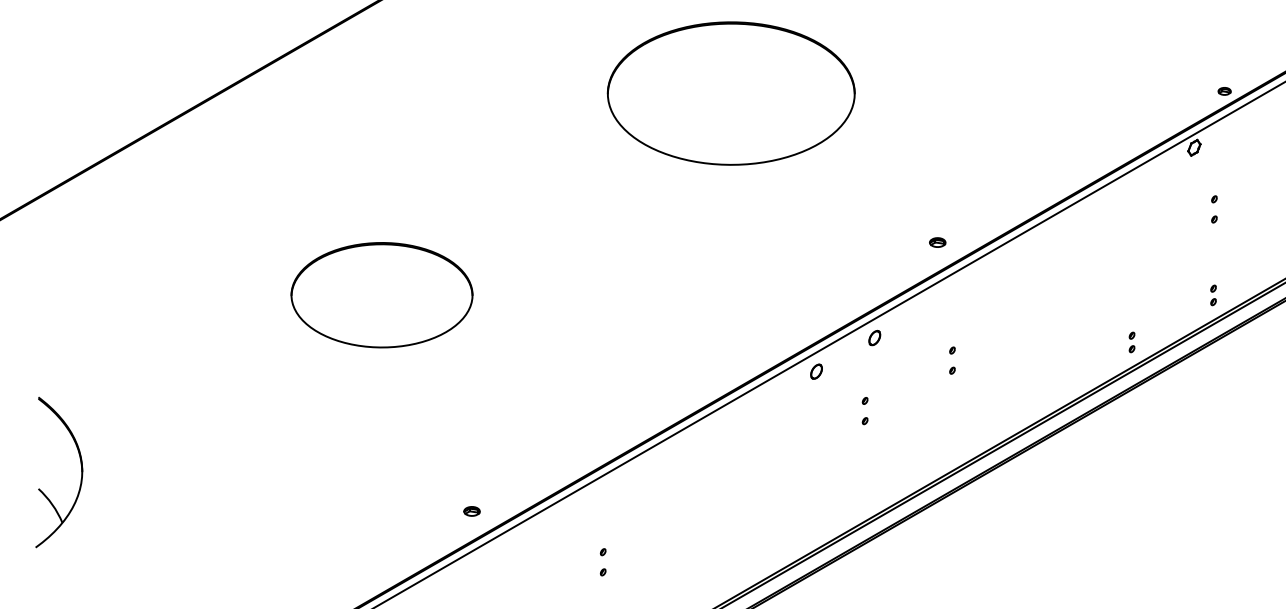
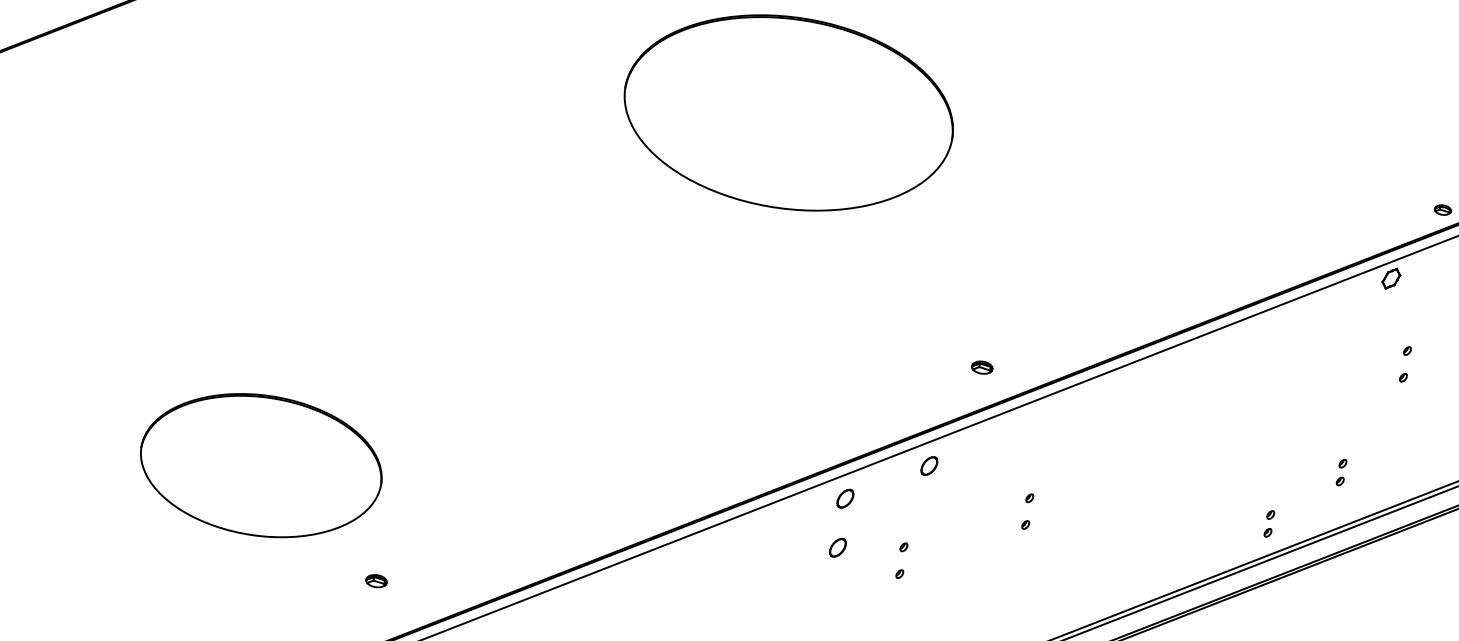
part: (937, 242) -> (982, 367), moved
part: (381, 295) -> (260, 465), moved
part: (1213, 295) -> (1341, 472), moved
part: (816, 408) -> (837, 547), added
part: (471, 511) -> (375, 581), moved

